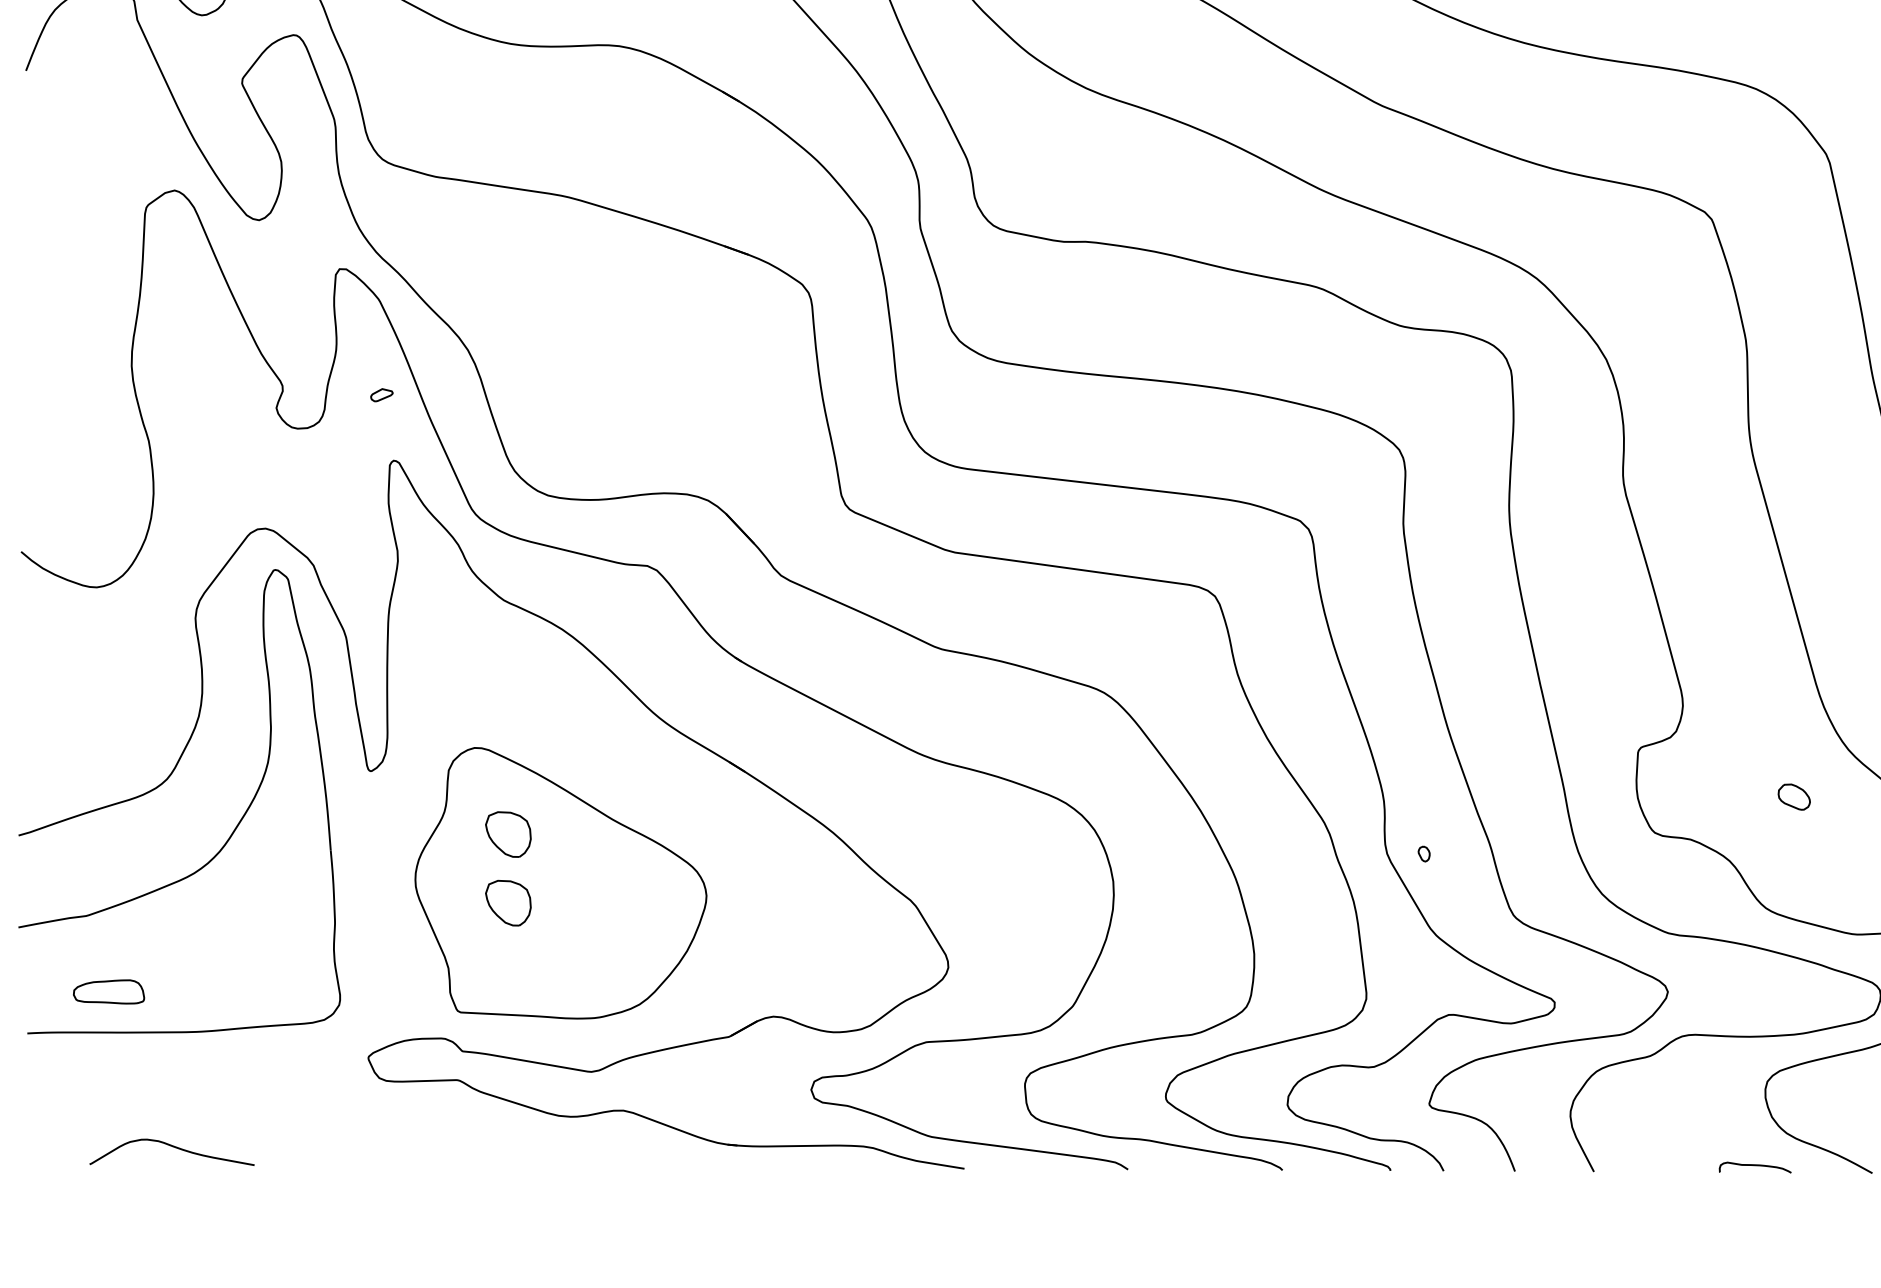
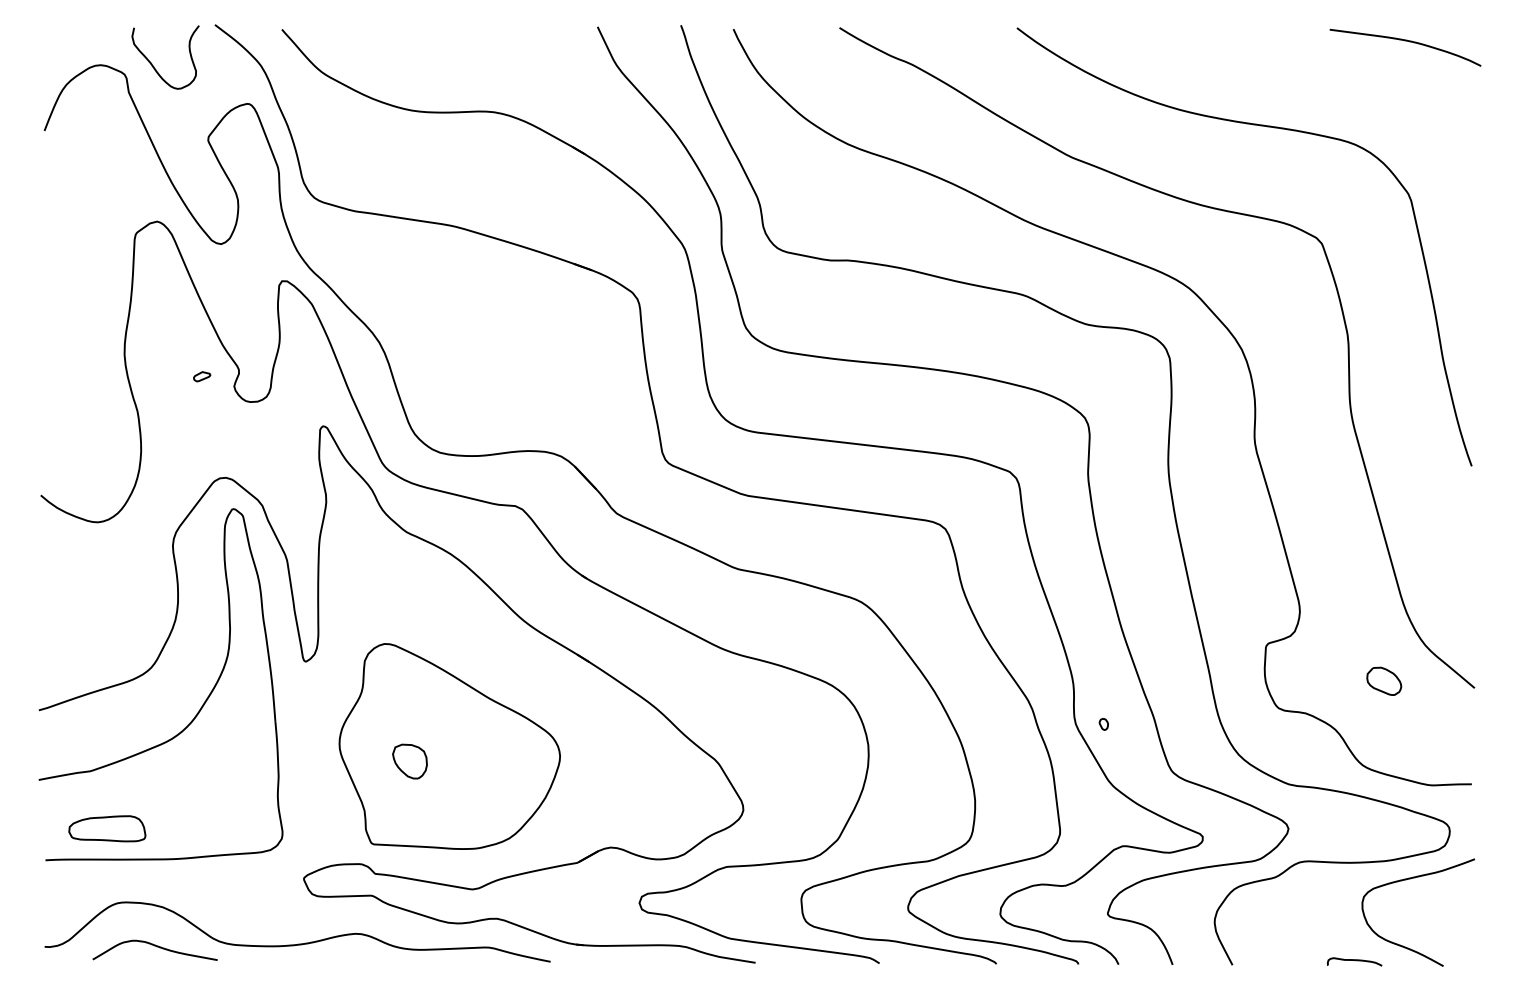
part: (382, 394) -> (202, 376), moved
part: (1794, 796) -> (1384, 680), size x1.43
part: (507, 834) -> (409, 709), removed
part: (109, 991) -> (107, 828), size x1.43
curve: (359, 1143) -> (297, 943), added

